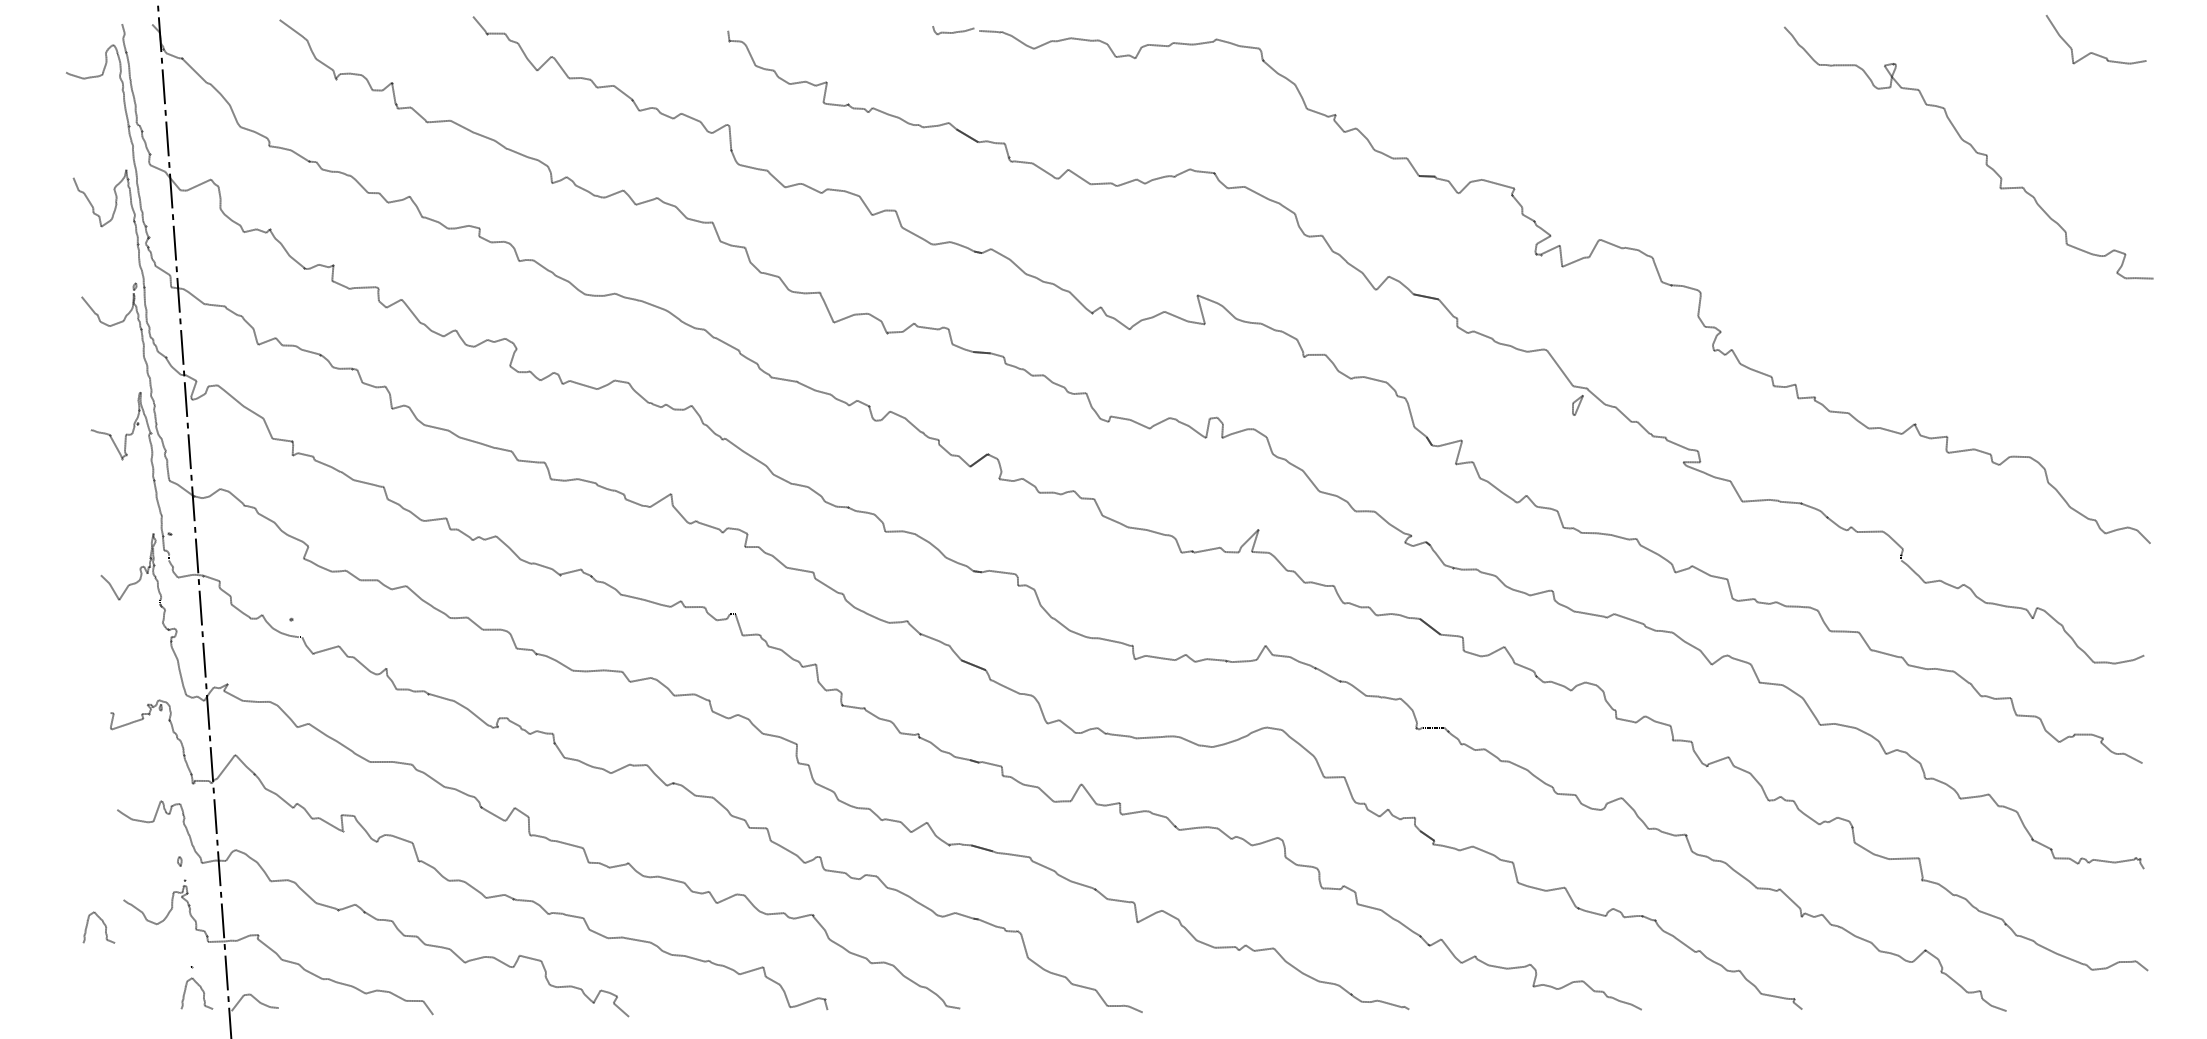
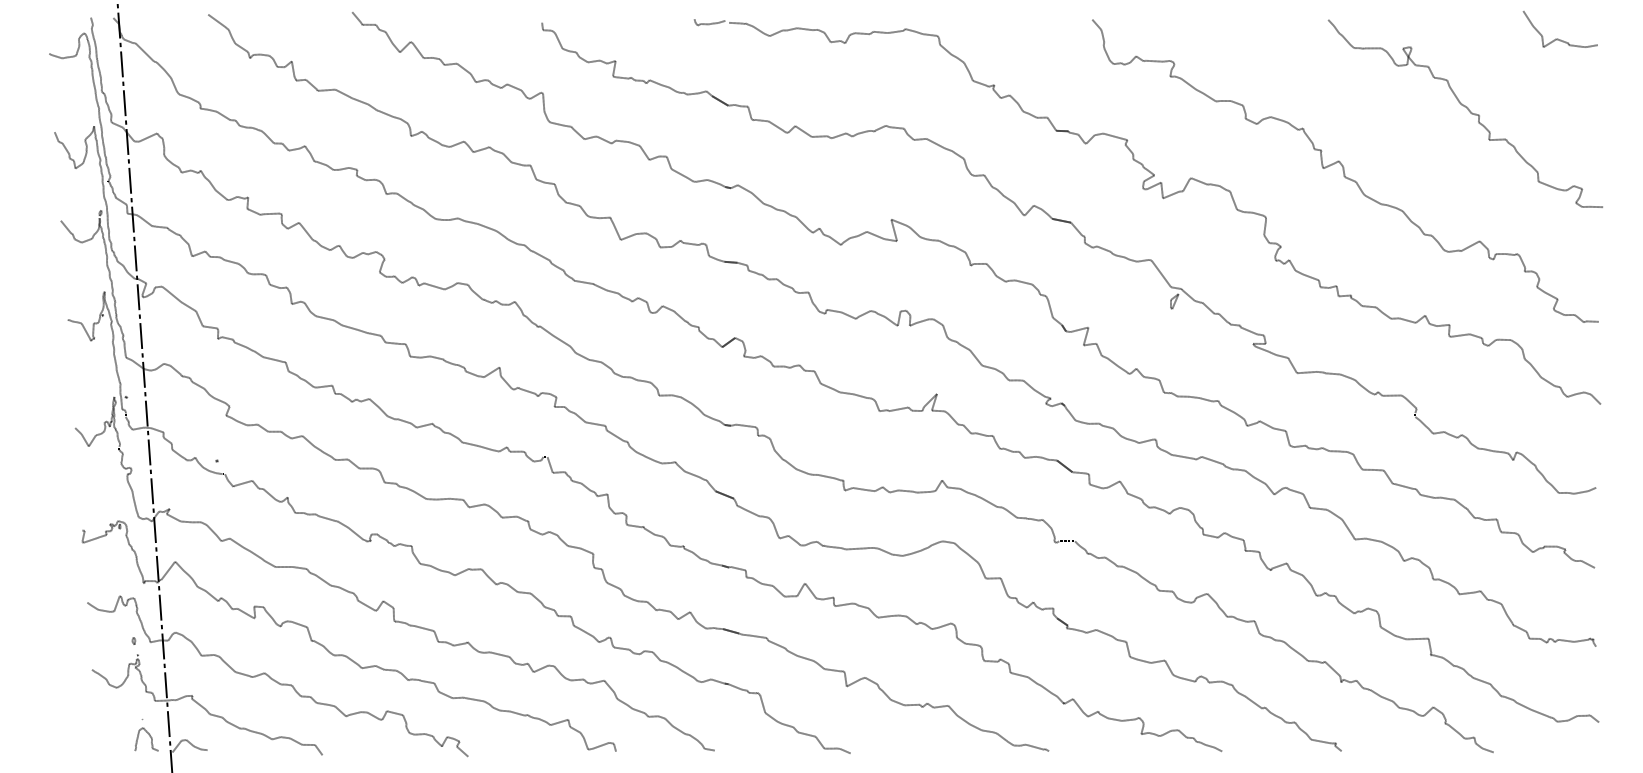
curve: (1805, 229) -> (1344, 170), added
curve: (103, 924) -> (77, 687), removed

